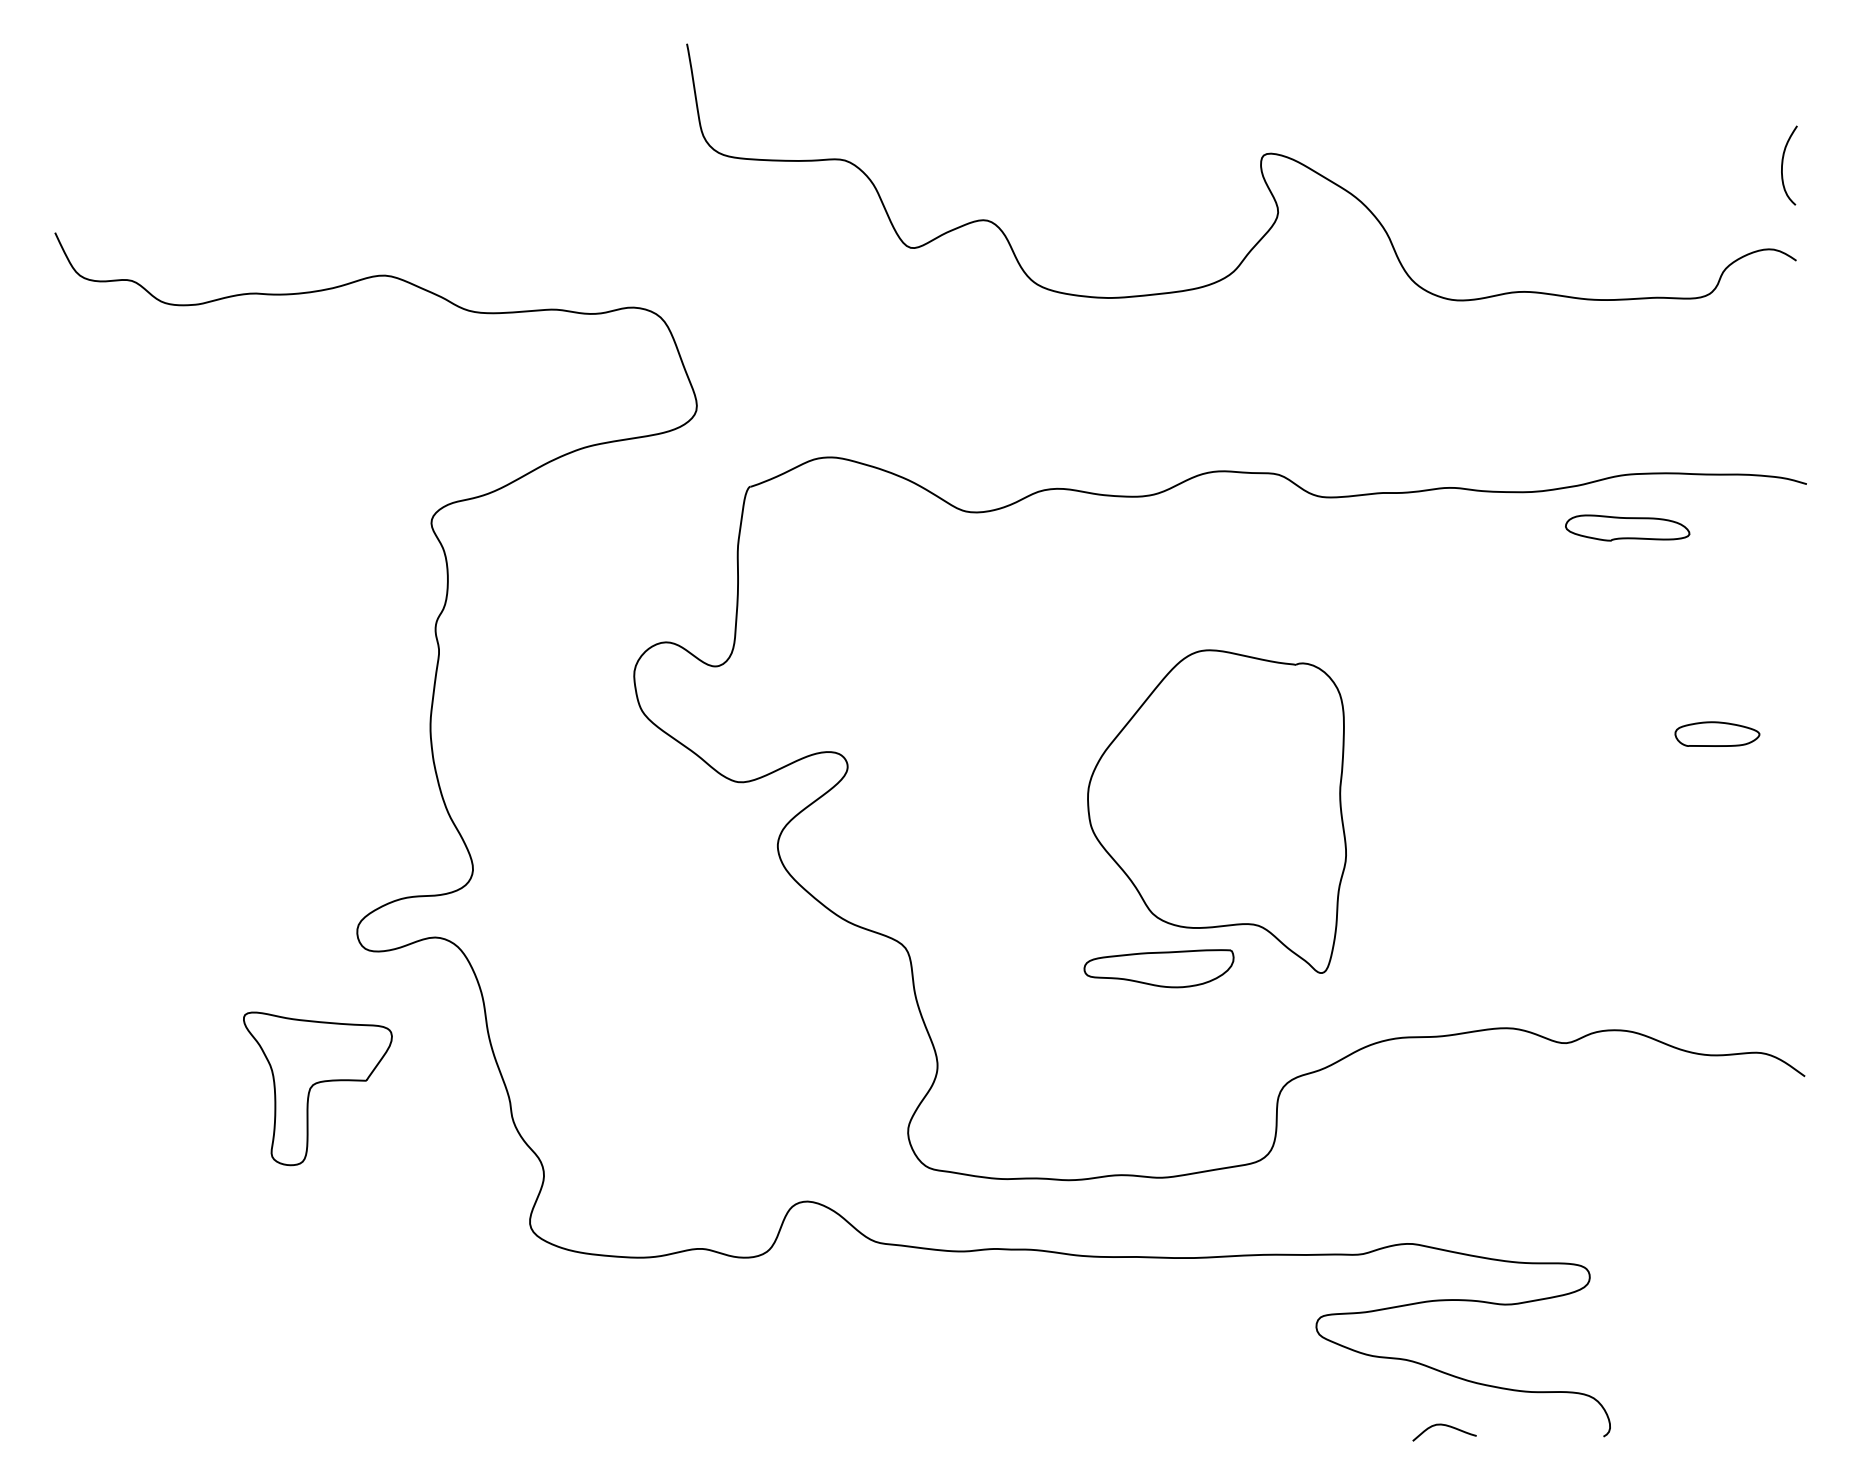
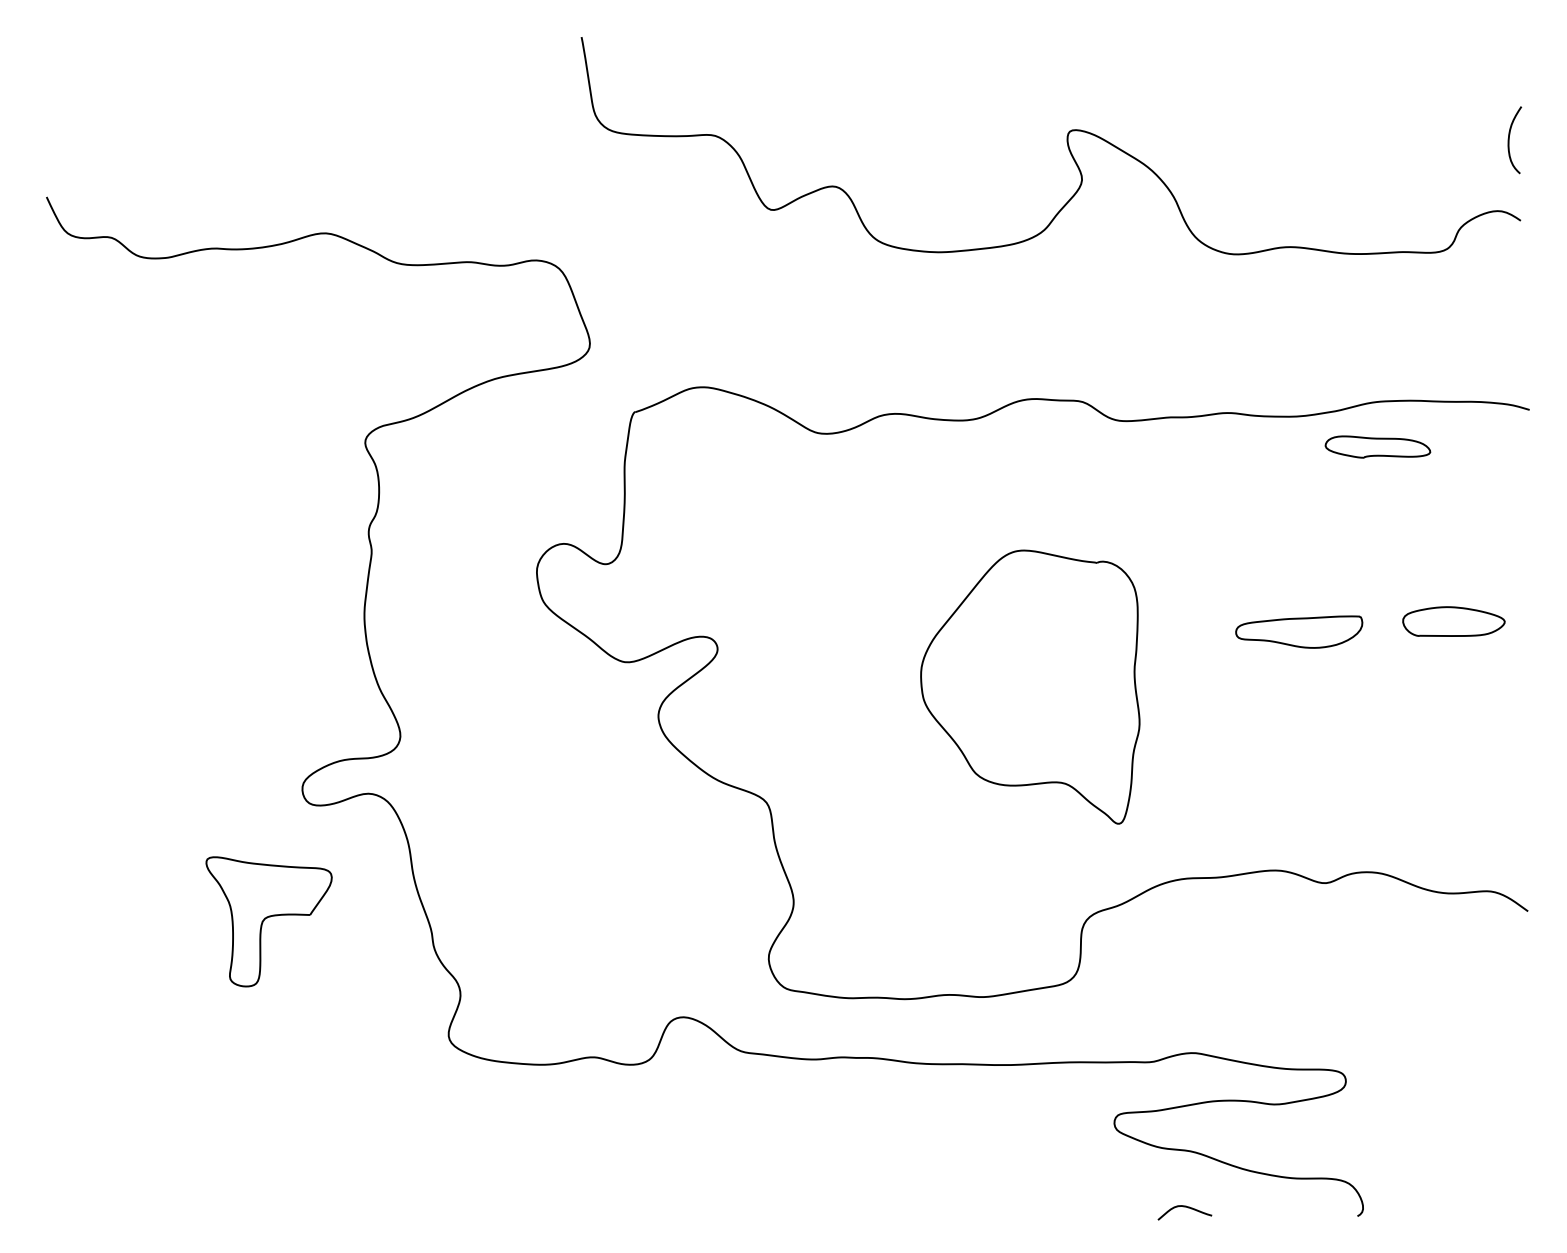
part: (1716, 734) -> (1453, 621), size x1.43
part: (1159, 967) -> (1299, 631), moved
curve: (1444, 1426) -> (1184, 1207), moved

